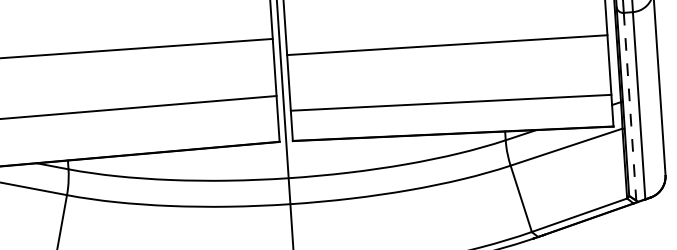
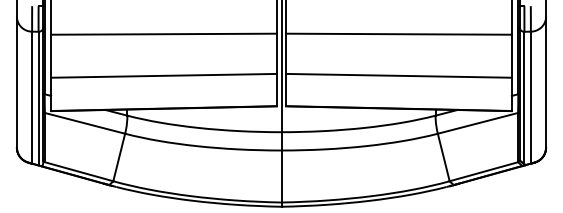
line: (446, 44) -> (398, 33), moved
line: (450, 102) -> (398, 75), moved
line: (630, 107) -> (524, 98), dashed -> solid

